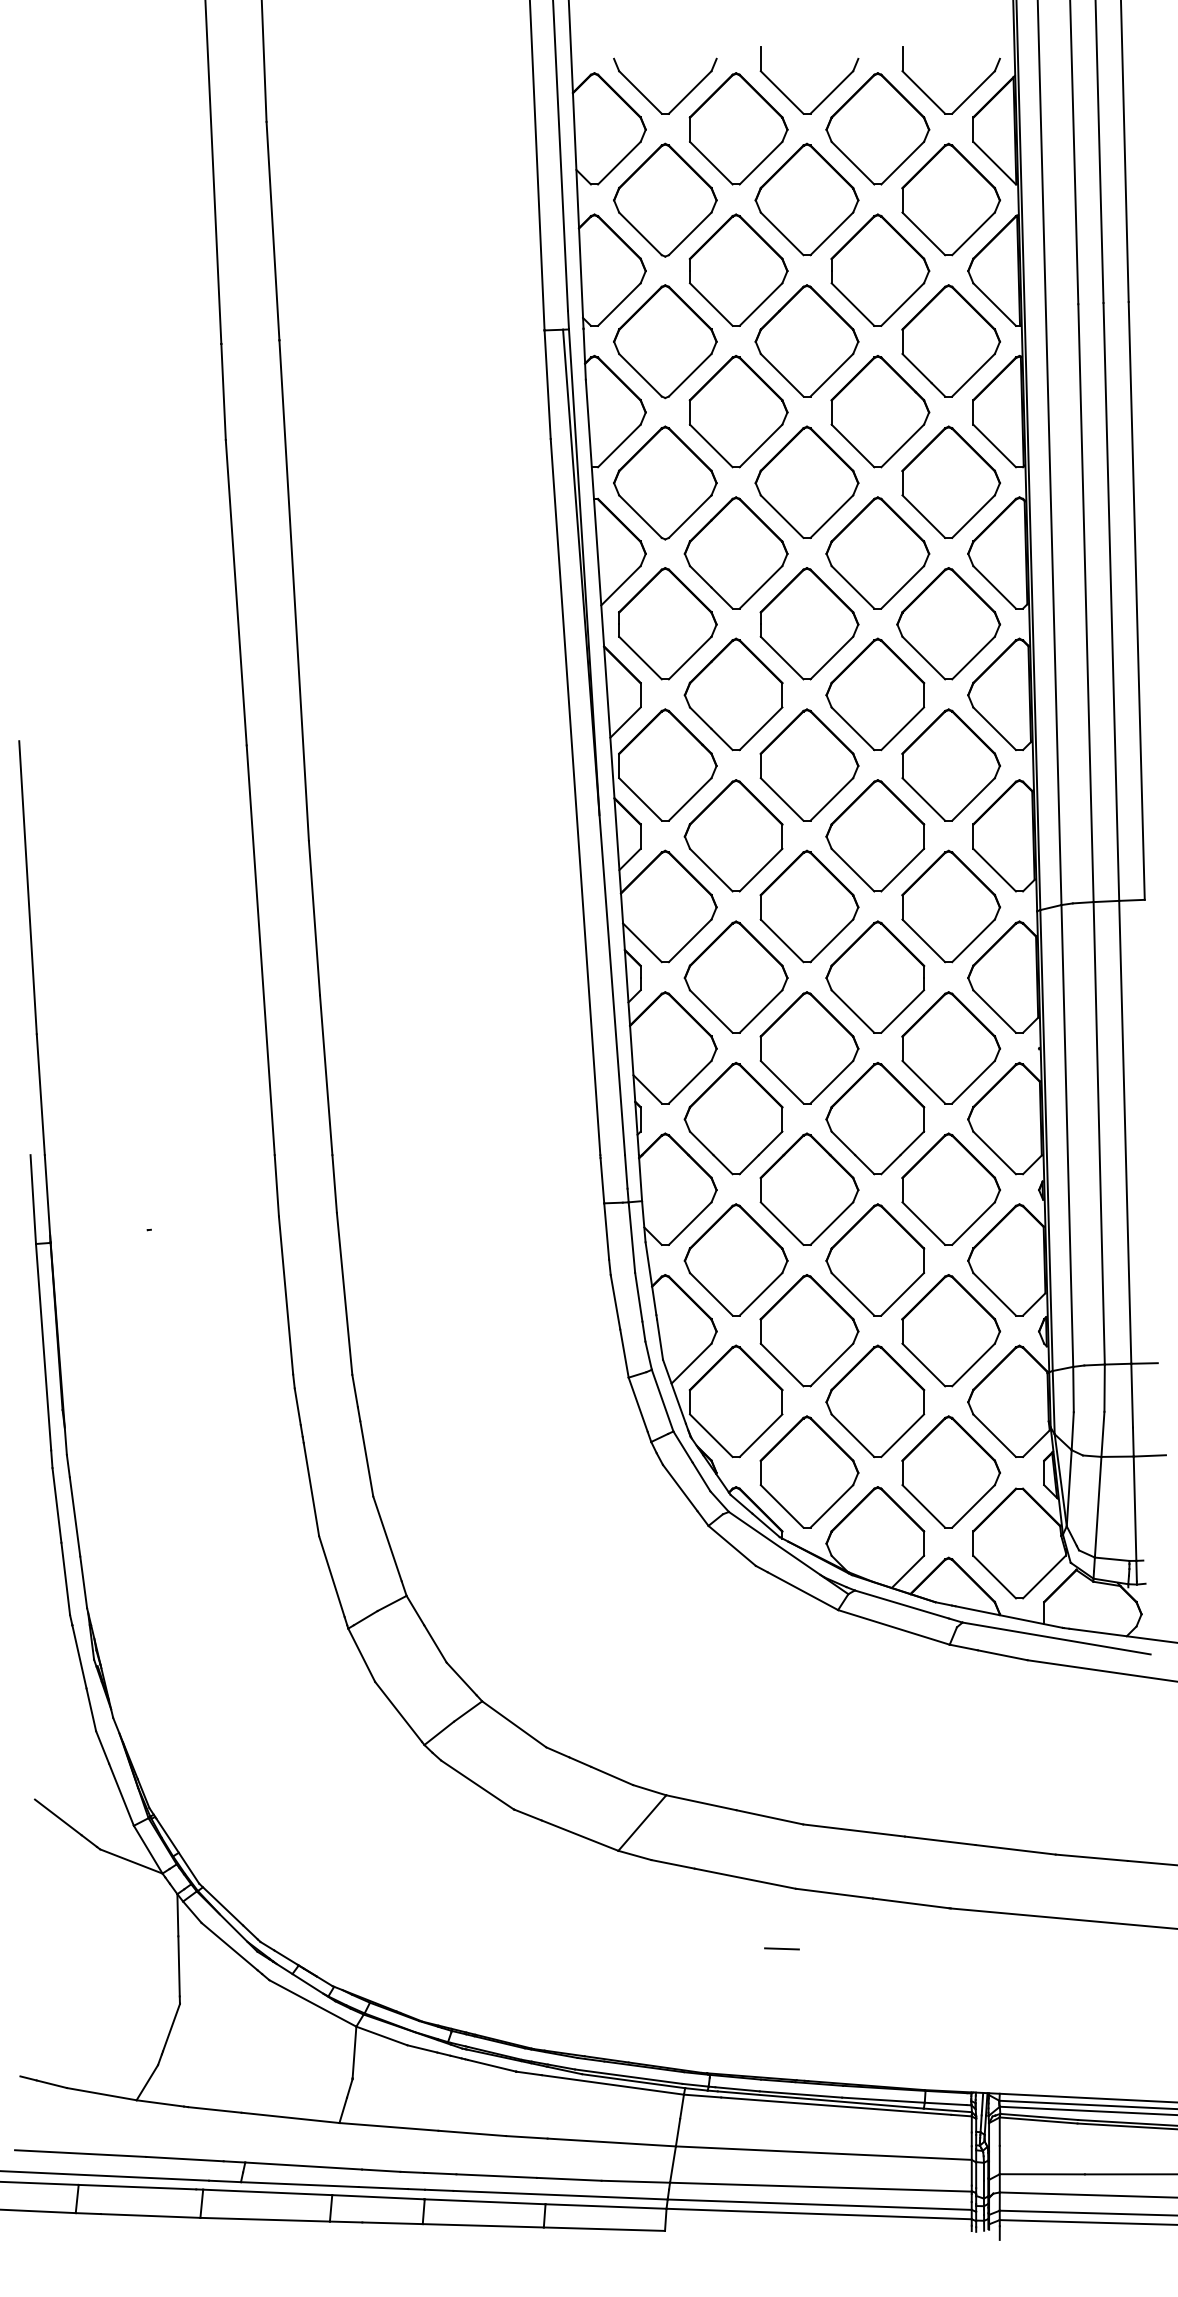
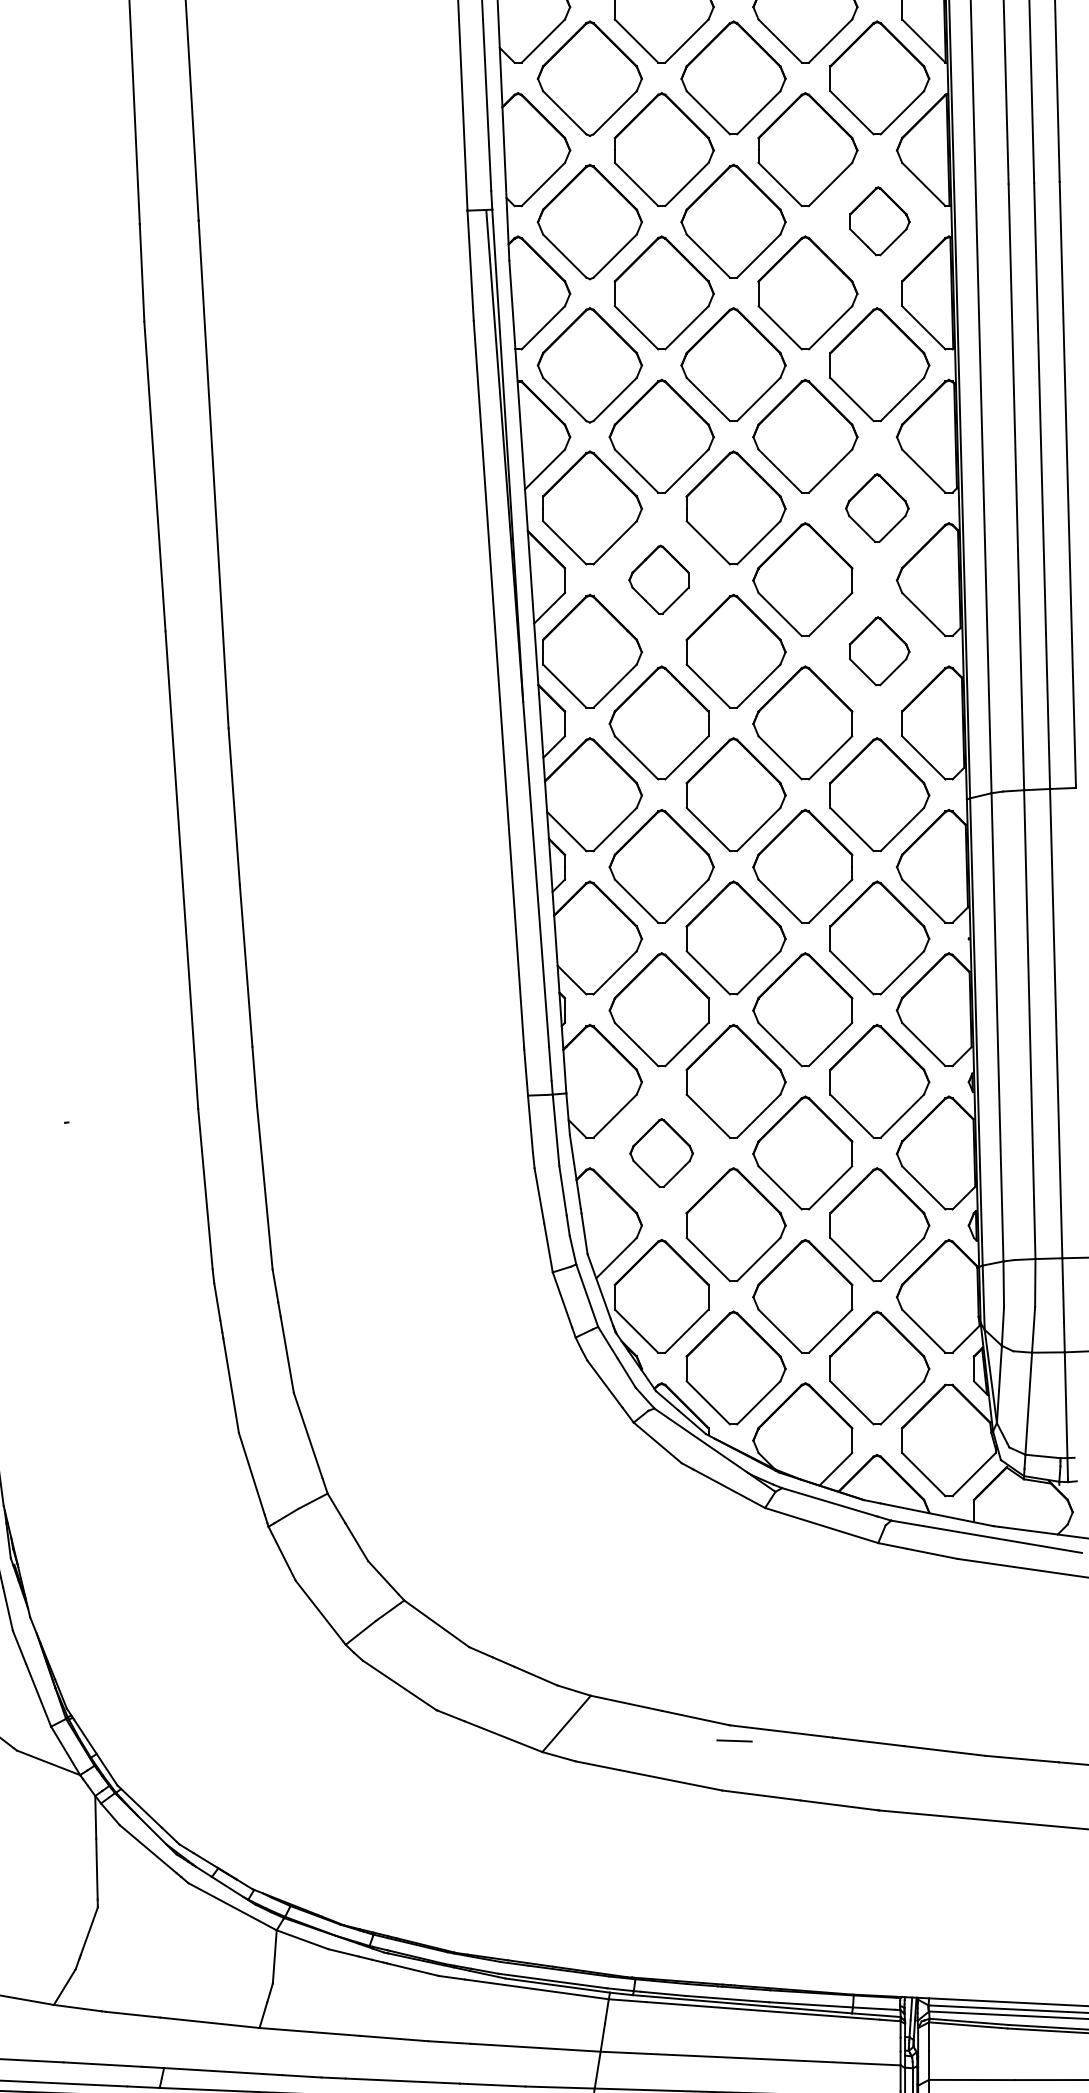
part: (951, 340) -> (880, 220), size x0.6
part: (948, 623) -> (877, 507), size x0.6
part: (733, 694) -> (659, 579), size x0.6
part: (950, 764) -> (879, 650), size x0.6
part: (735, 1259) -> (661, 1152), size x0.6
line: (781, 1948) -> (734, 1740), moved

